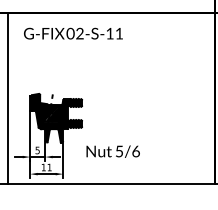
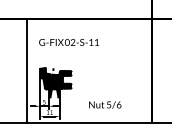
text: (72, 33) -> (68, 42), moved
text: (113, 150) -> (105, 104), moved

